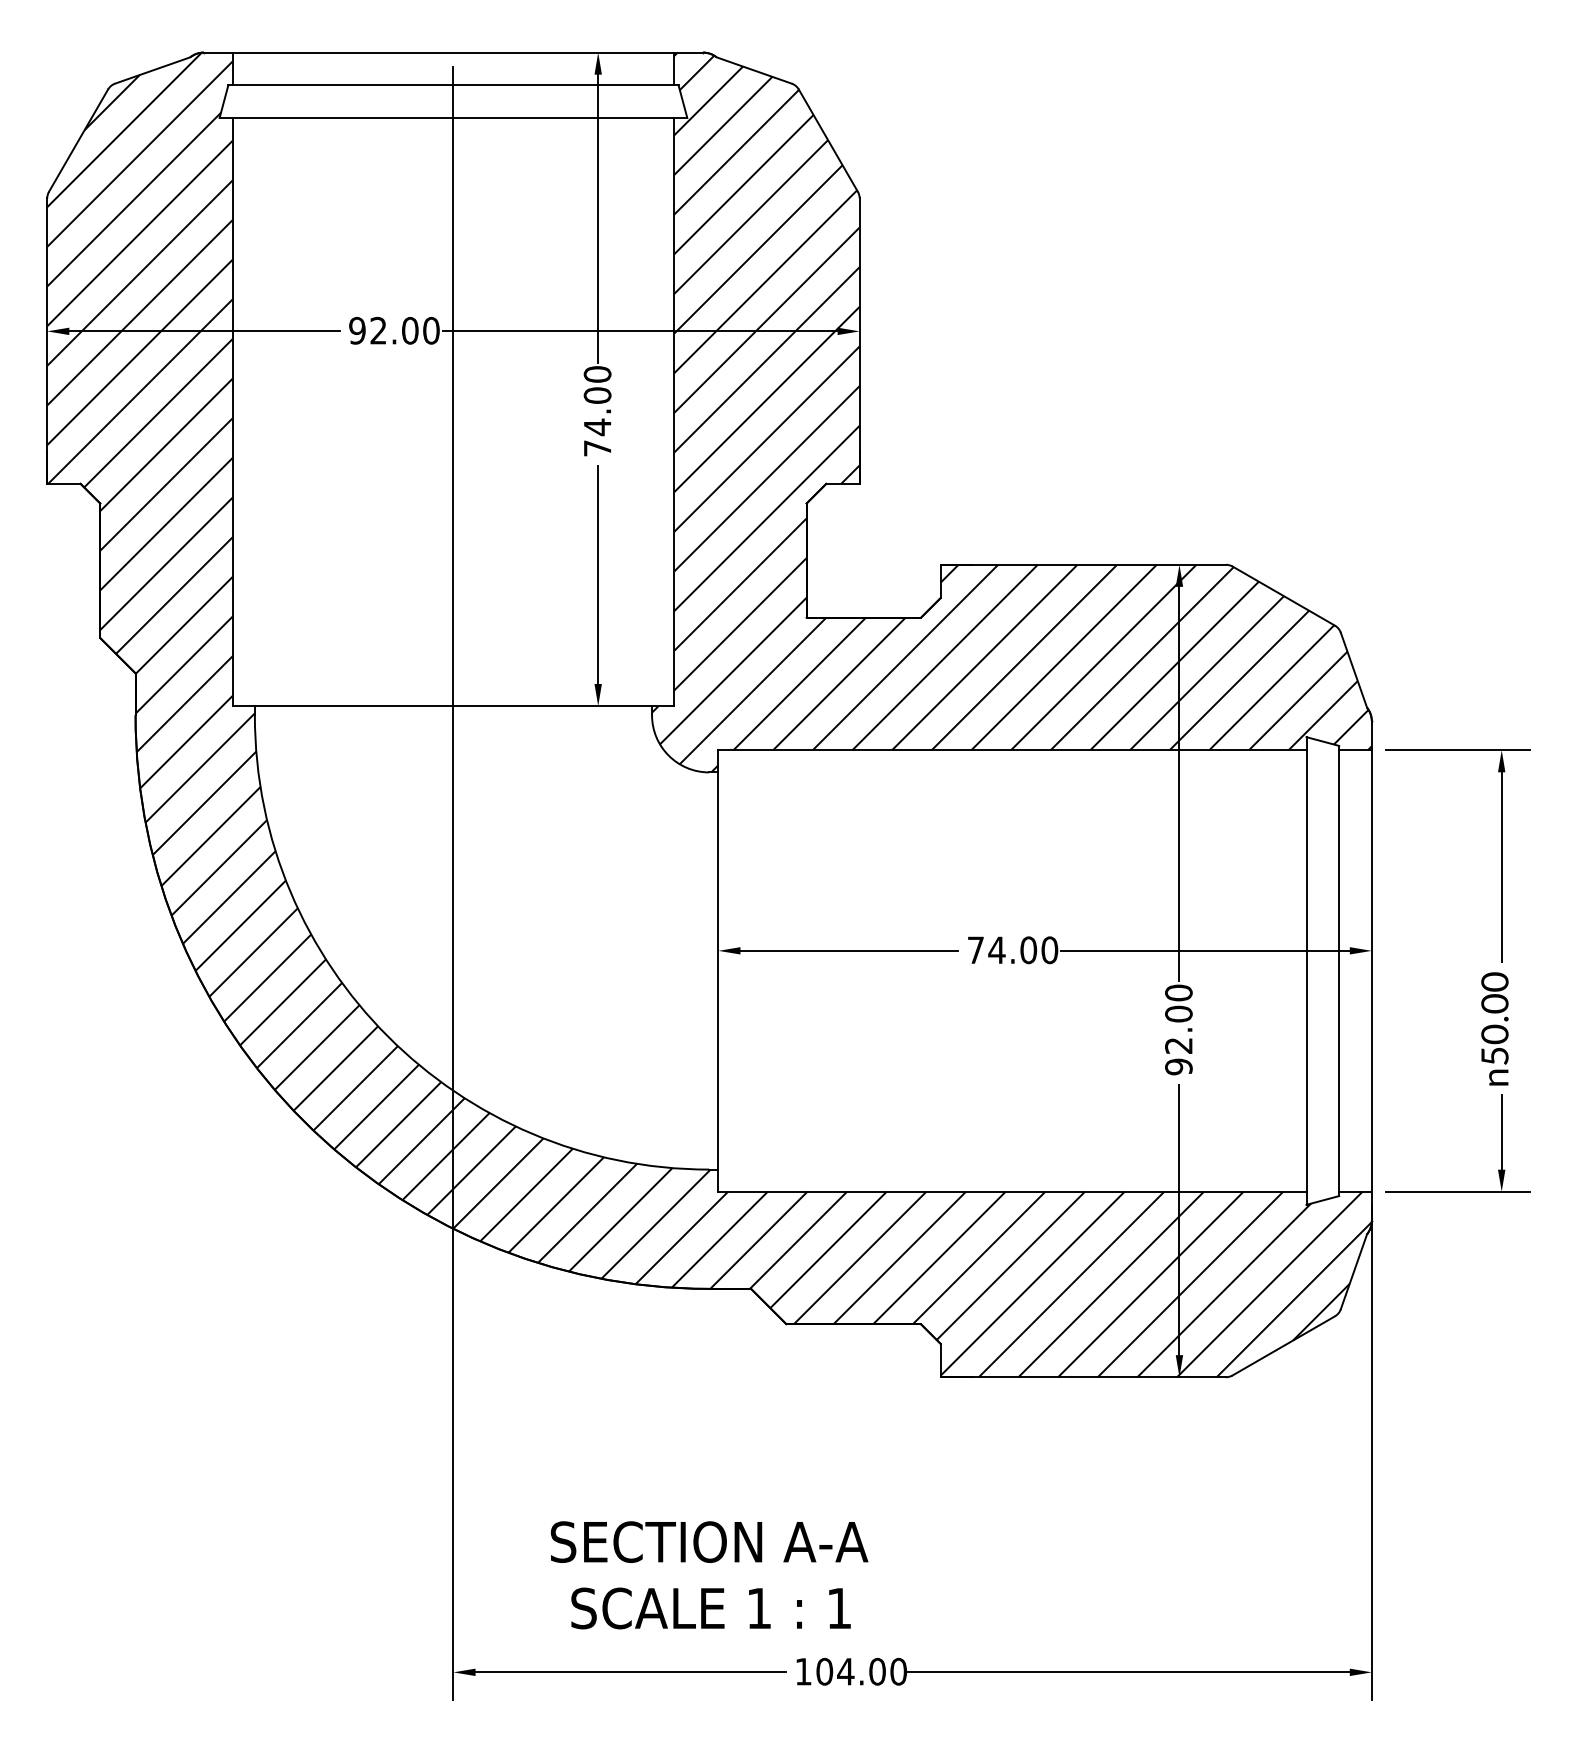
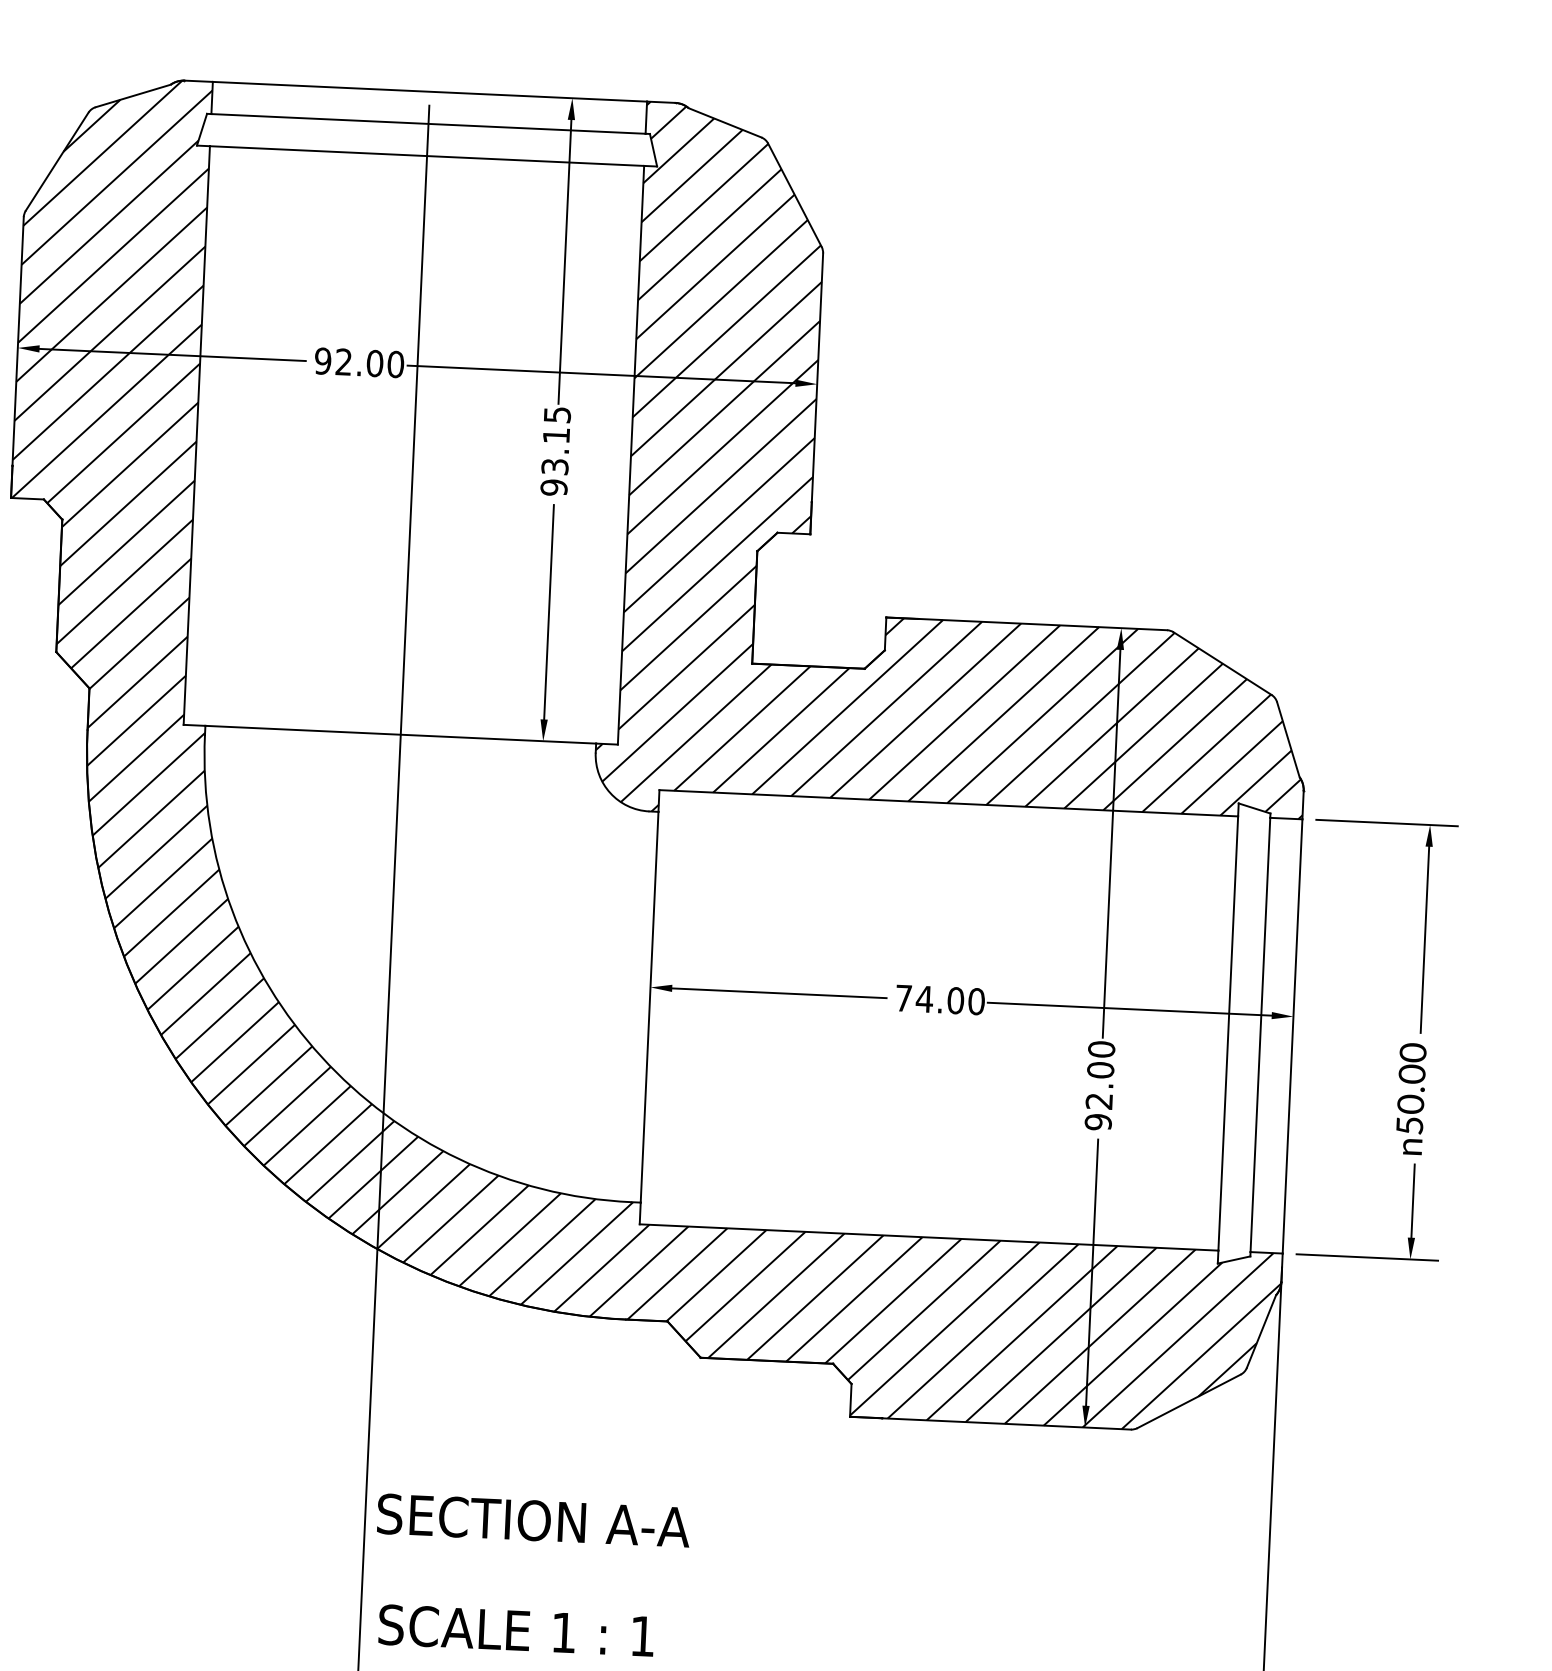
text: (597, 411) -> (555, 451), 74.00 -> 93.15
text: (709, 1541) -> (533, 1520), moved
text: (710, 1608) -> (515, 1630), moved

